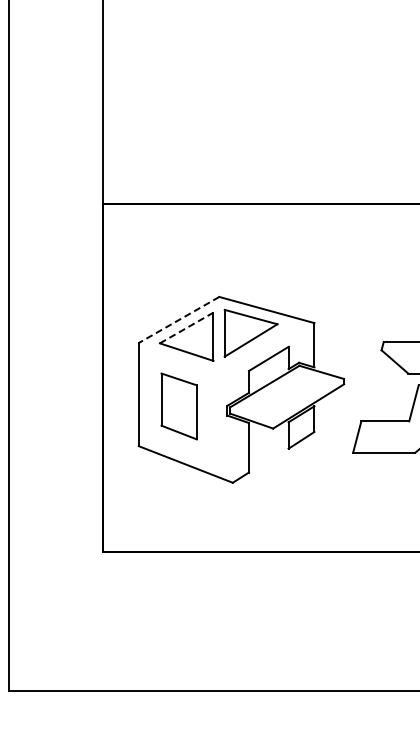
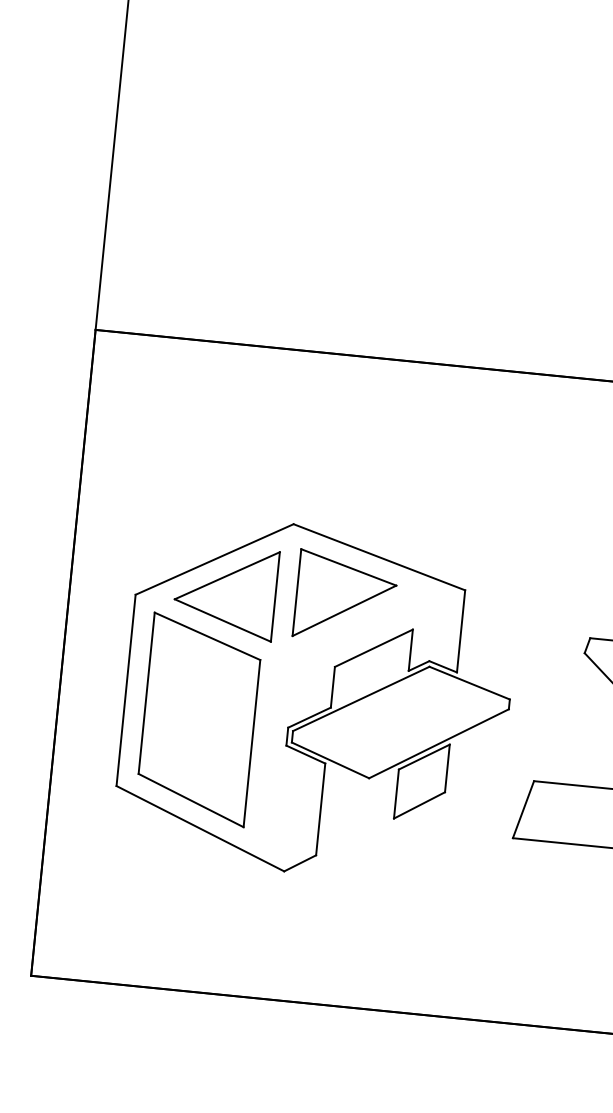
line: (178, 320) -> (213, 560), dashed -> solid
line: (186, 328) -> (226, 576), dashed -> solid
part: (178, 406) -> (197, 719), size x1.67

